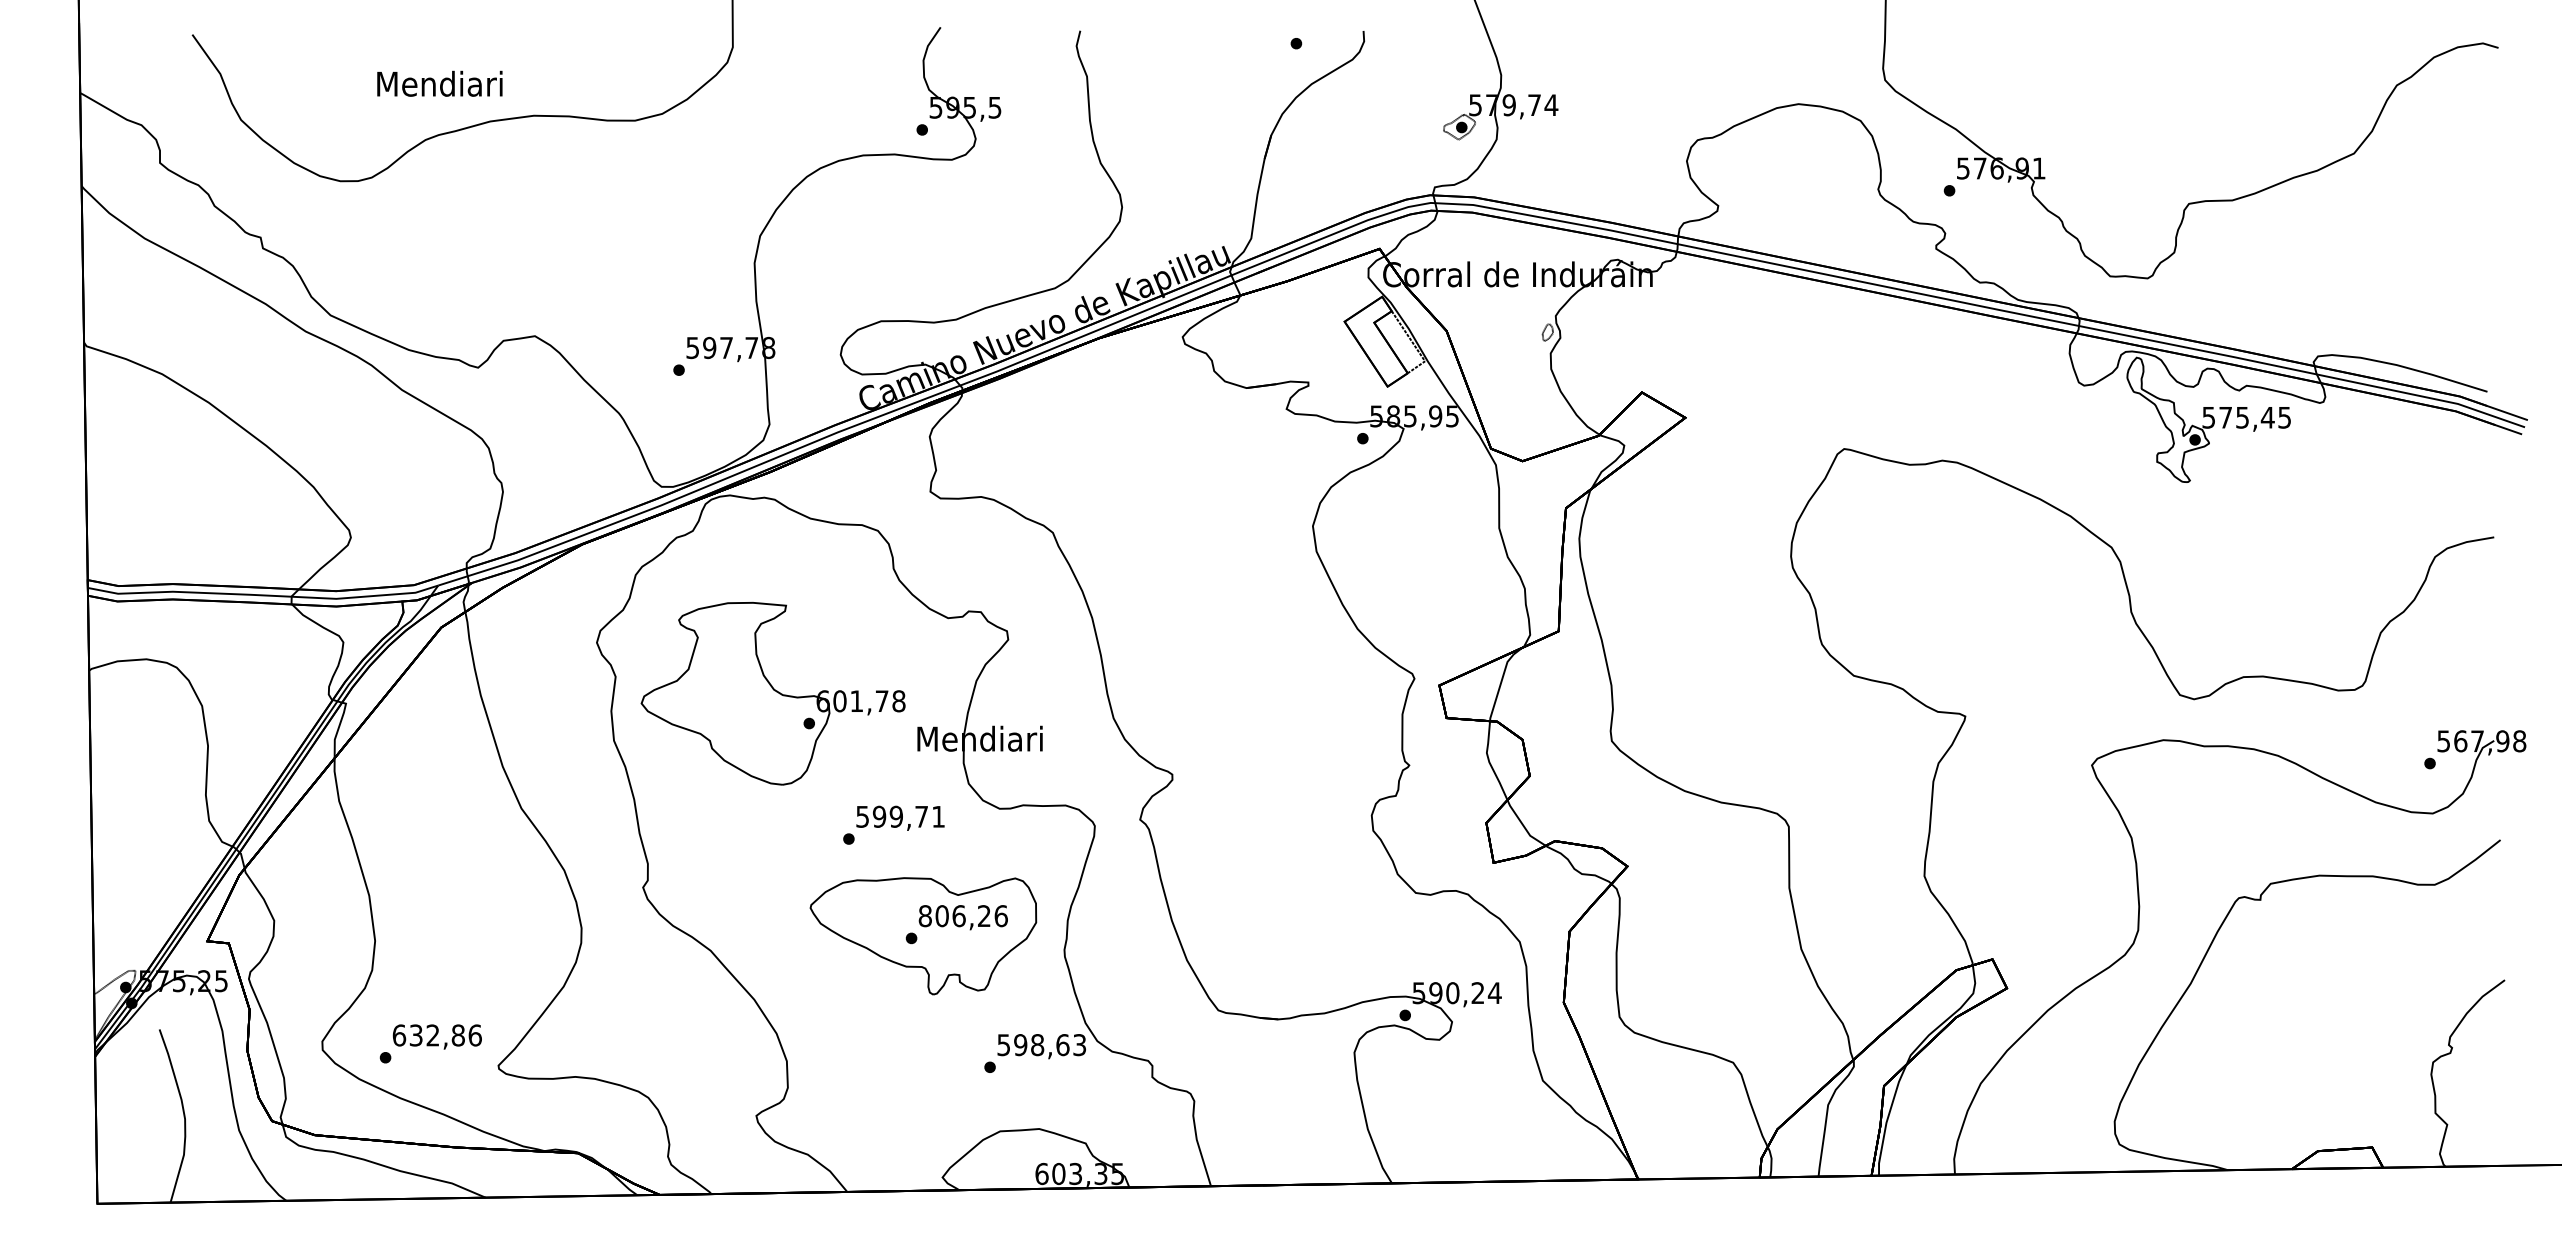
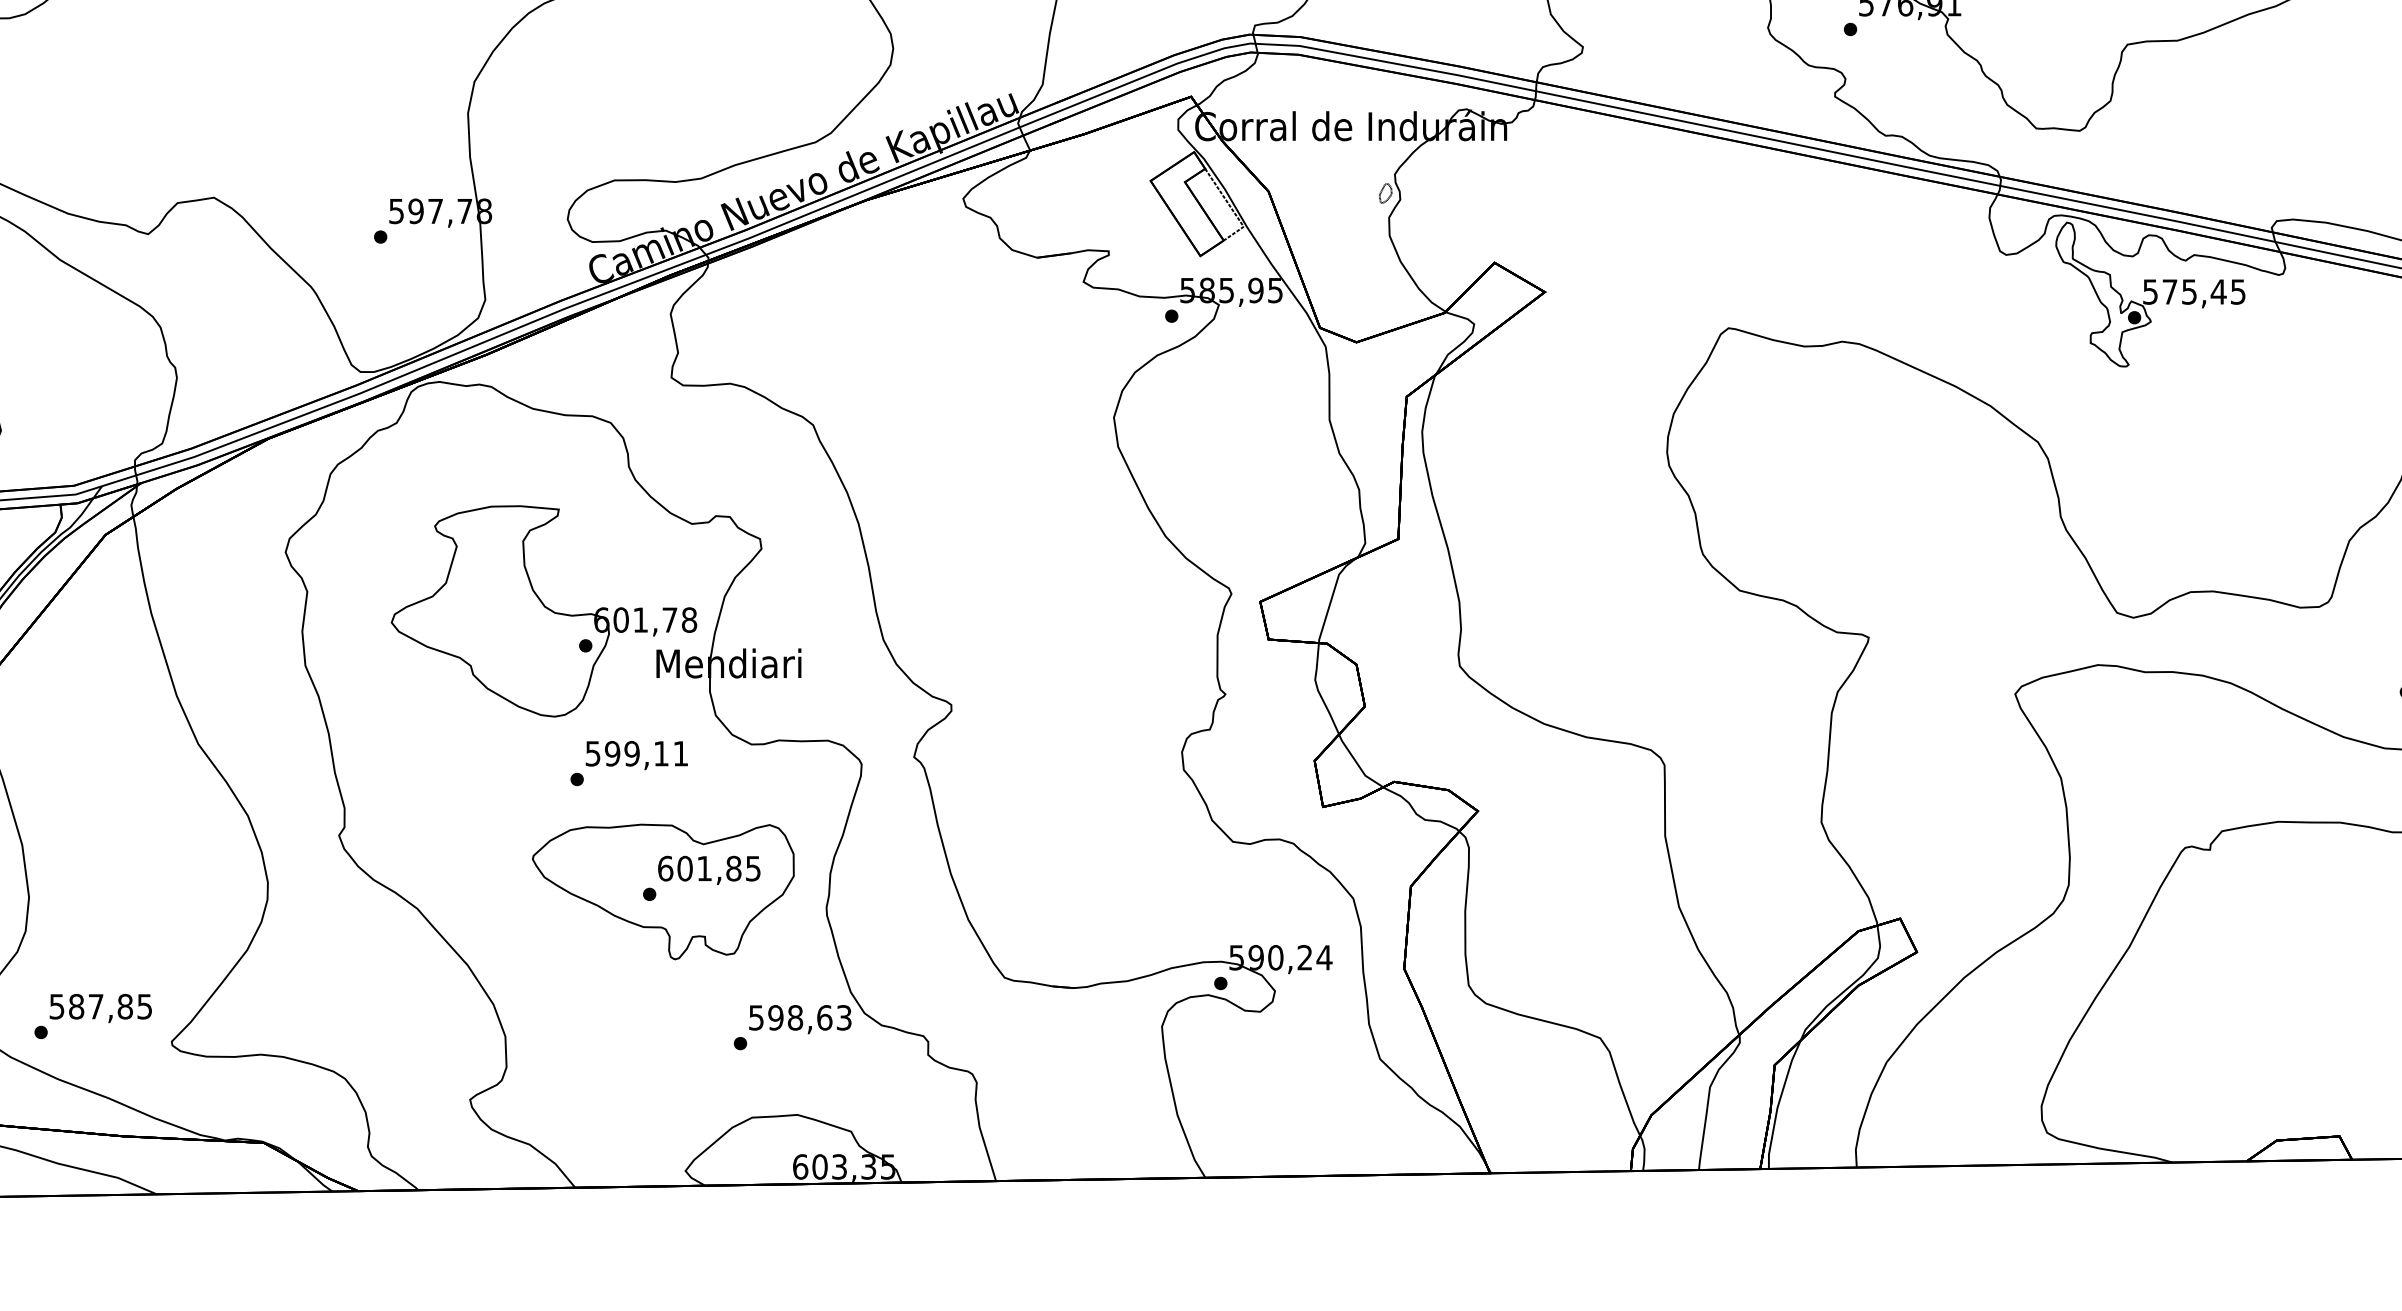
part: (772, 693) -> (543, 611), moved
text: (921, 816) -> (661, 753), 599,71 -> 599,11
text: (962, 916) -> (708, 869), 806,26 -> 601,85
text: (436, 1035) -> (100, 1006), 632,86 -> 587,85

